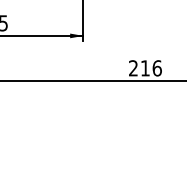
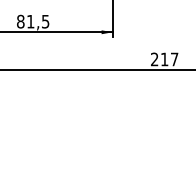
text: (157, 68) -> (174, 59), 216 -> 217

